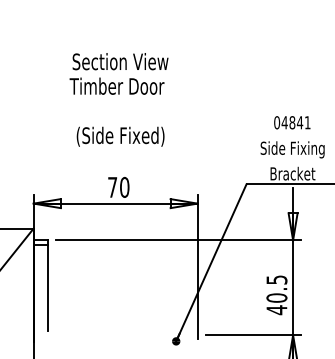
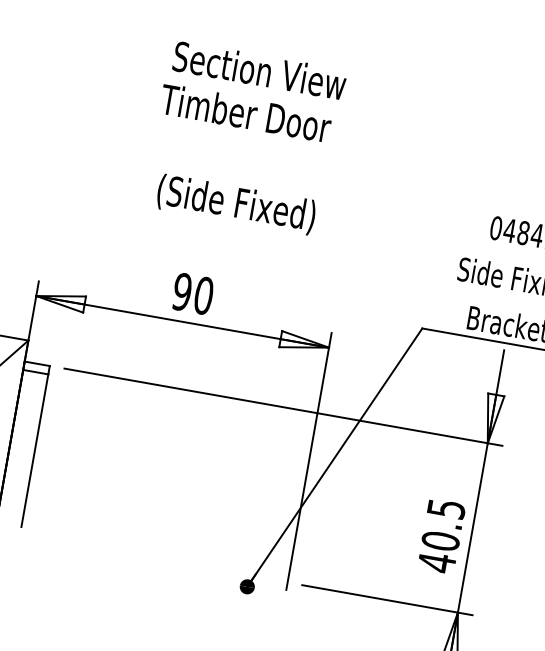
text: (118, 99) -> (244, 137), moved
text: (112, 186) -> (182, 290), 70 -> 90

